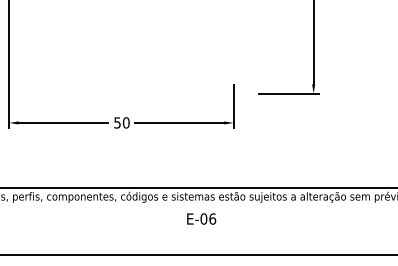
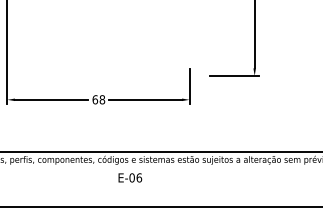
text: (121, 122) -> (98, 99), 50 -> 68
text: (201, 218) -> (130, 177), moved

